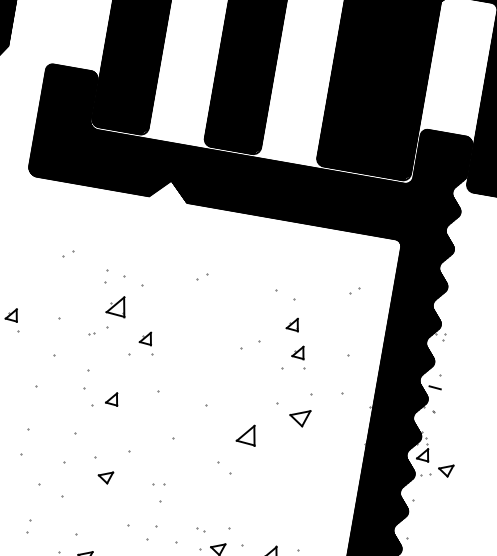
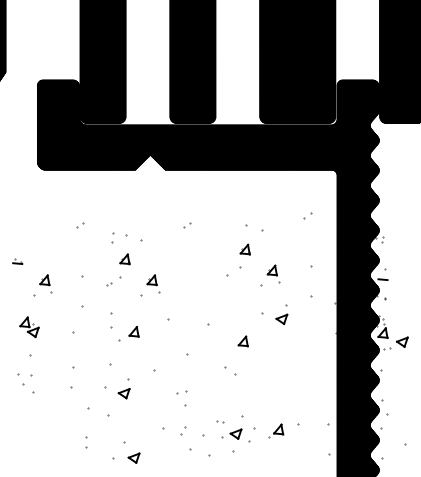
part: (116, 306) -> (124, 259), size x0.62
part: (292, 323) -> (244, 249), moved
part: (300, 409) -> (281, 314), size x0.71
part: (246, 434) -> (242, 341), size x0.62
part: (104, 476) -> (123, 393), moved
part: (152, 532) -> (183, 430), size x0.62

